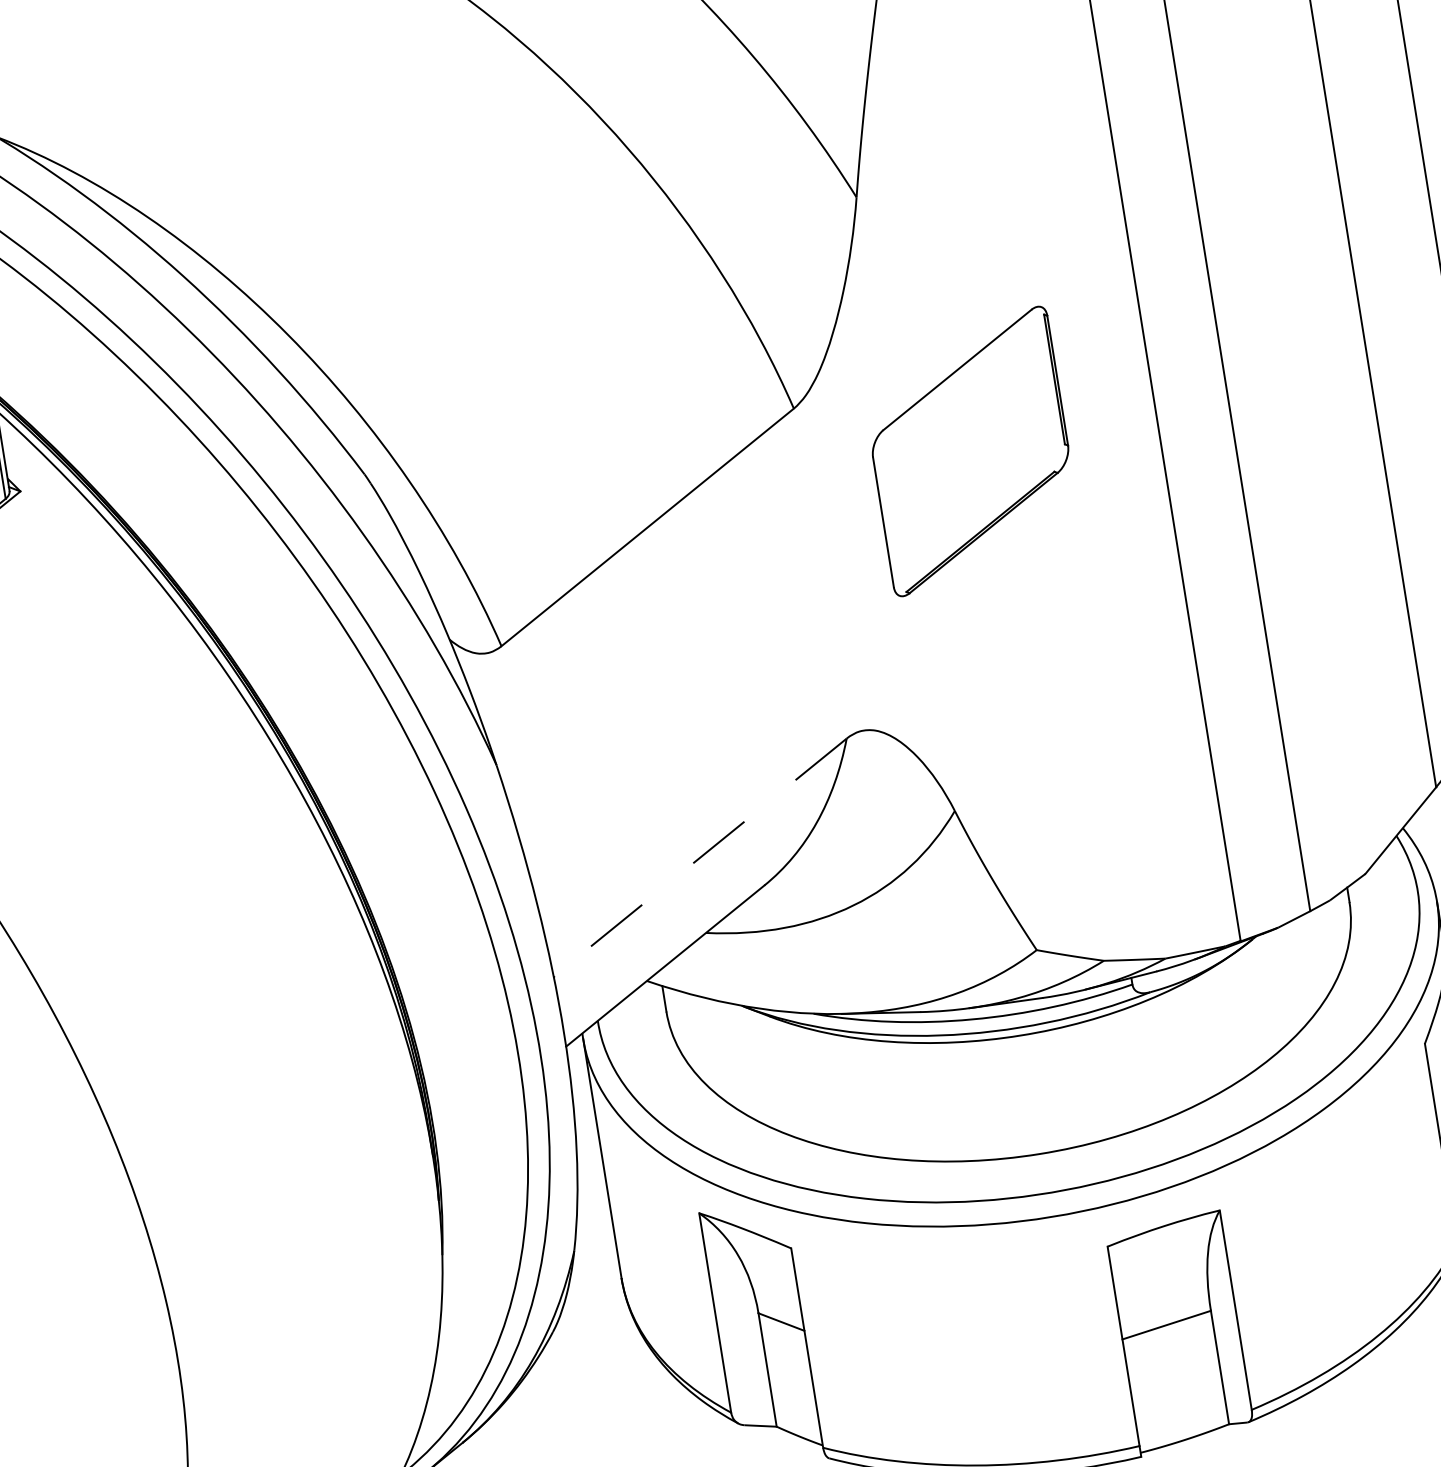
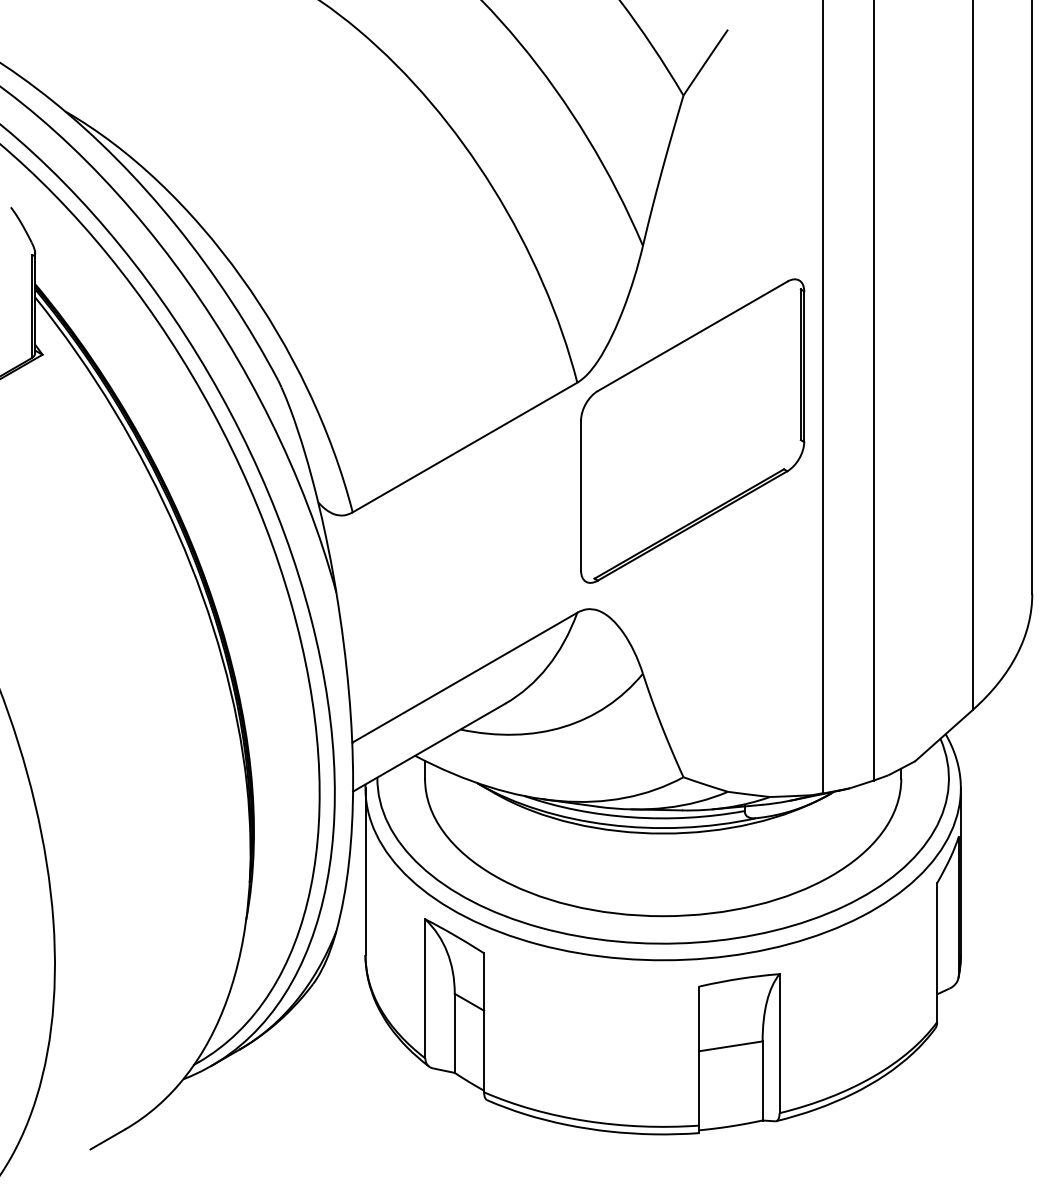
part: (970, 450) -> (692, 430), size x1.67
line: (701, 857) -> (465, 677), dashed -> solid

